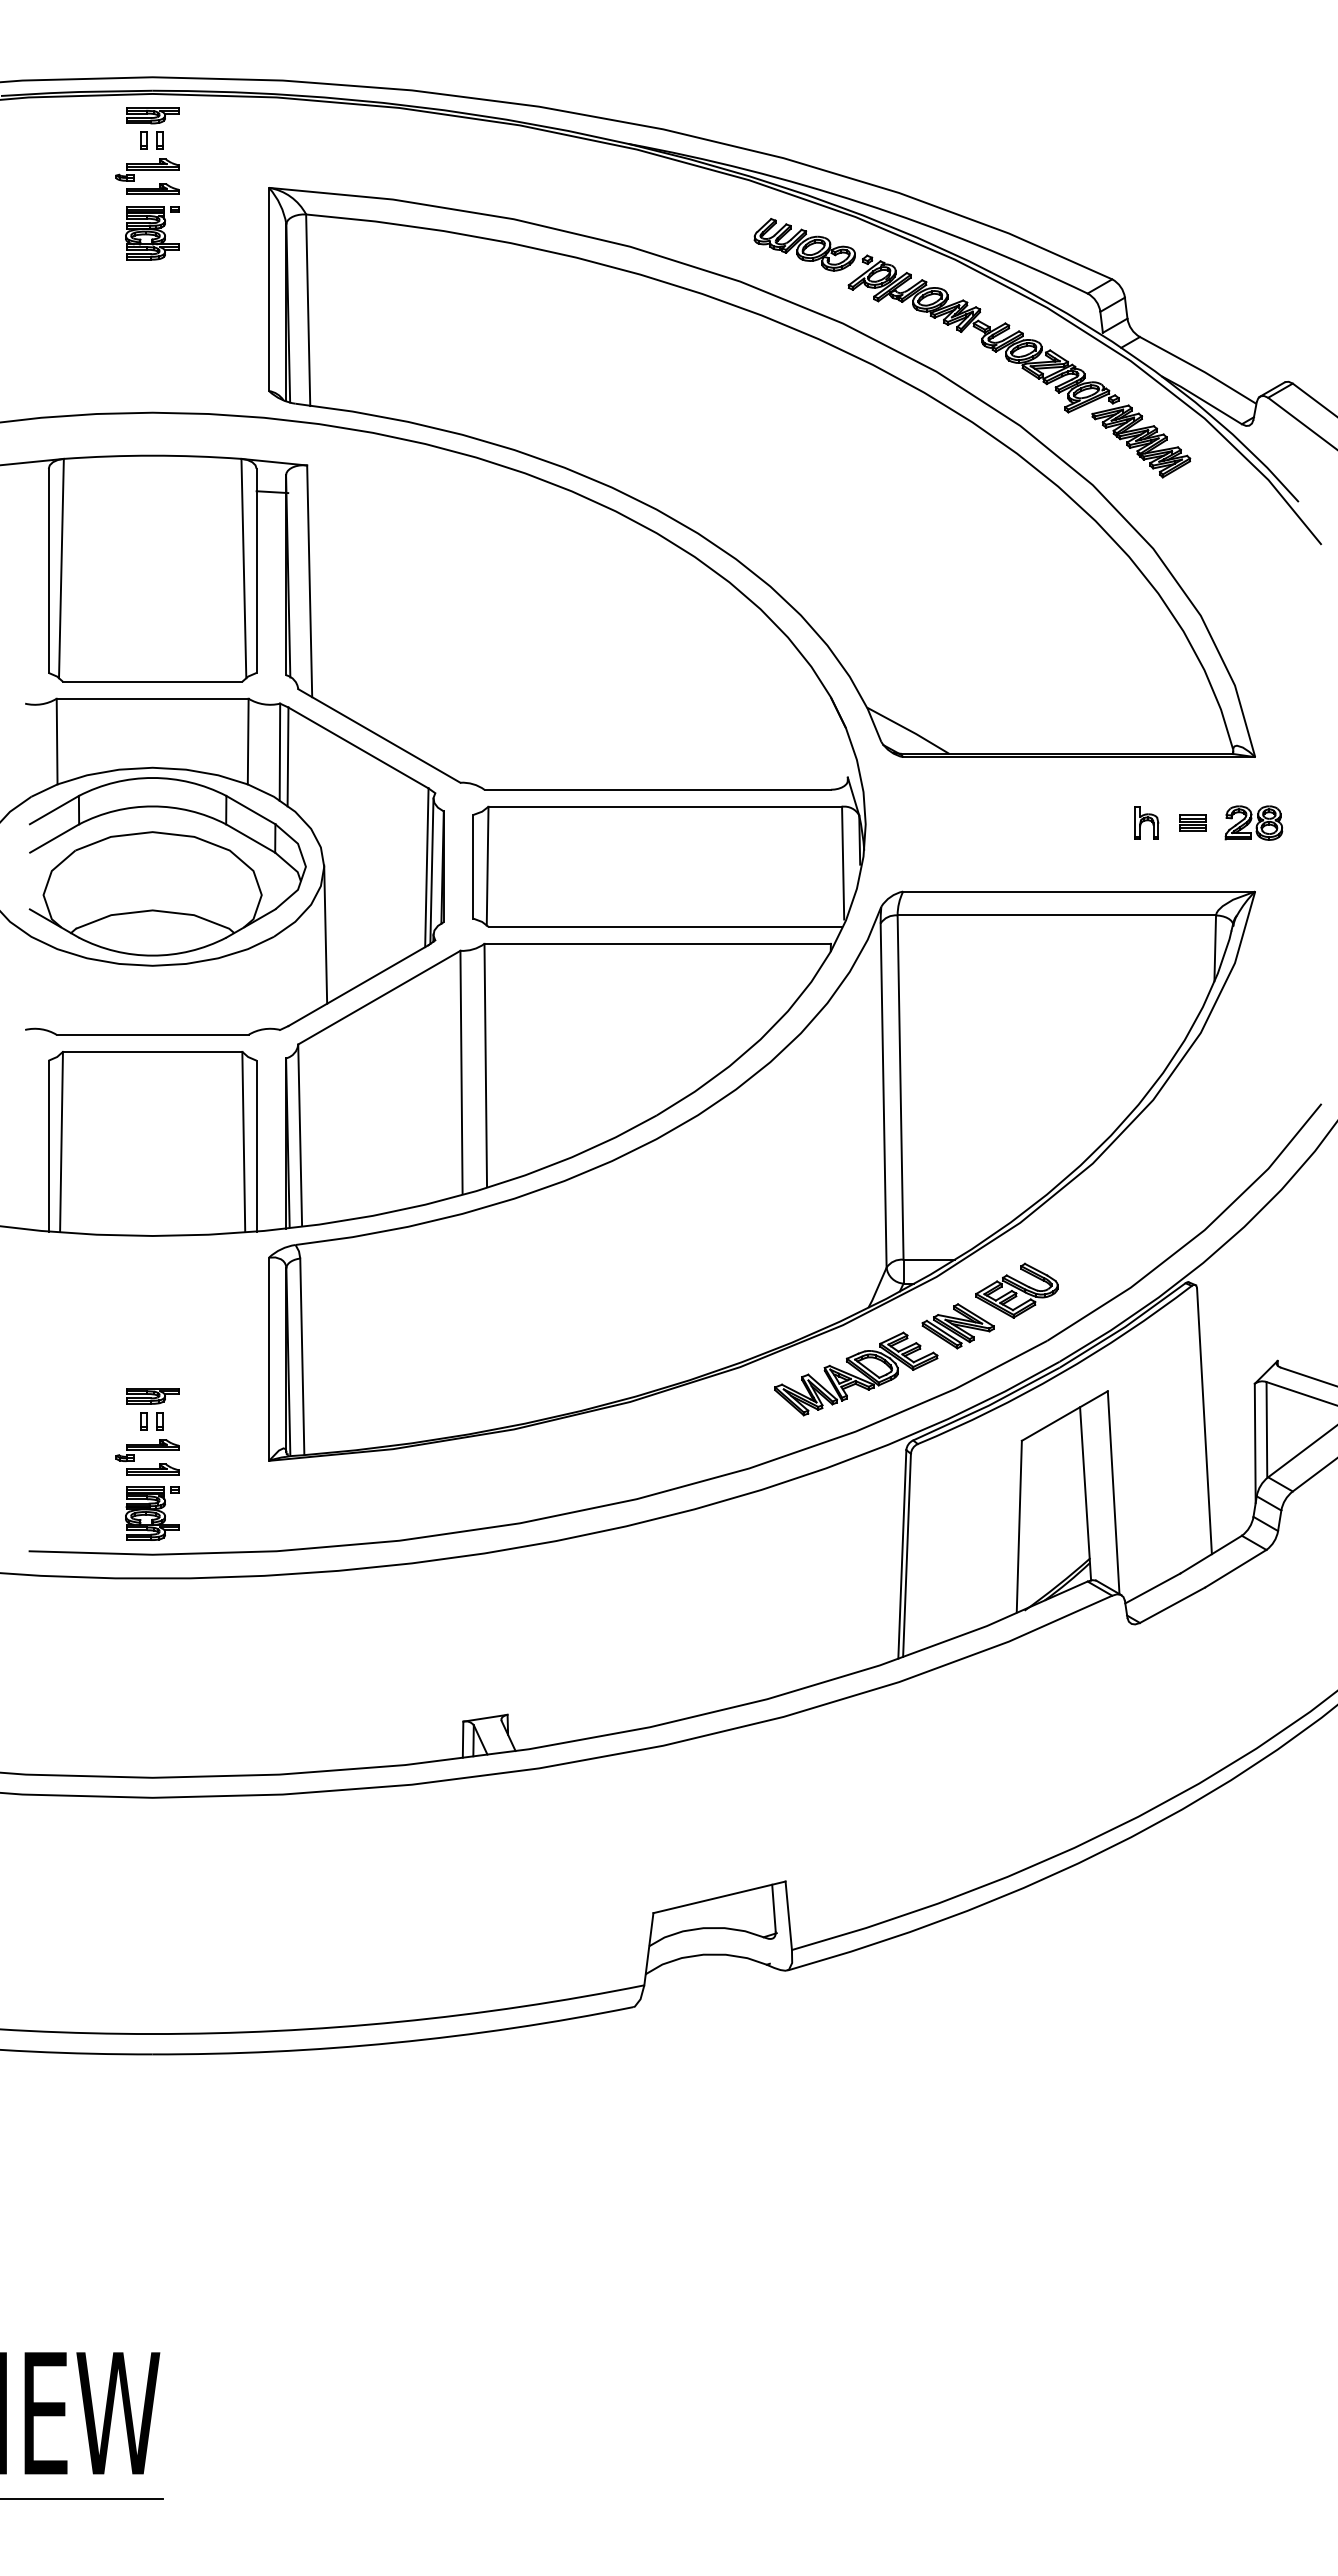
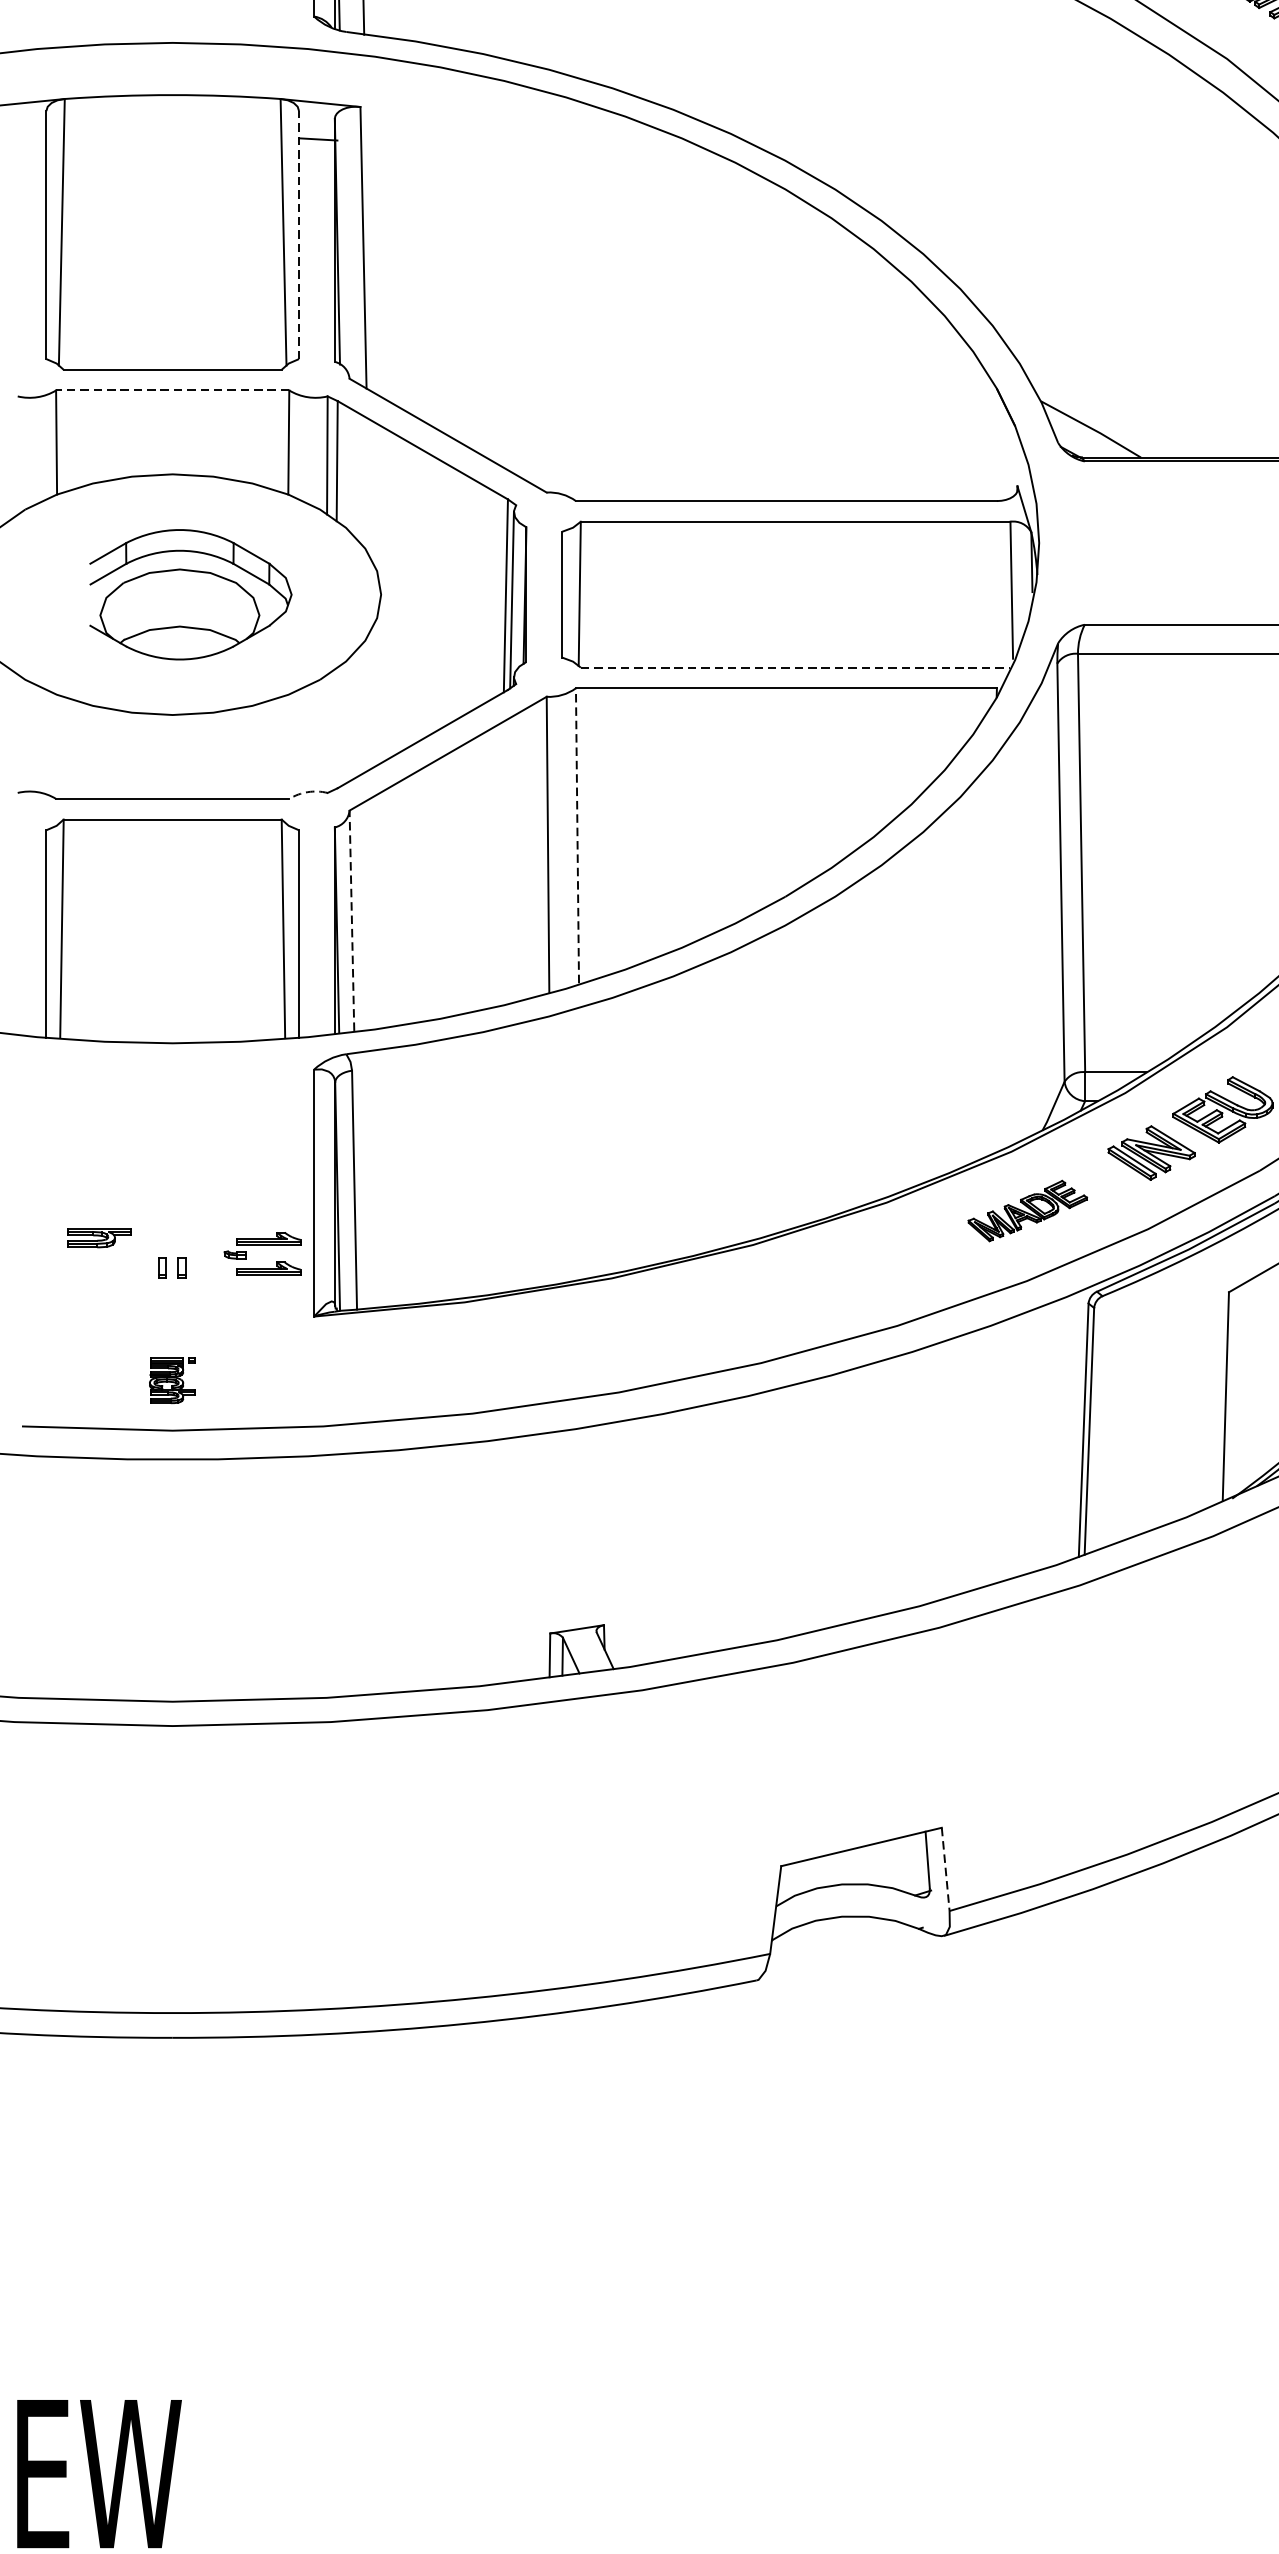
line: (256, 570) -> (298, 234), solid -> dashed
line: (152, 698) -> (172, 390), solid -> dashed
part: (167, 866) -> (190, 594), size x0.6
line: (665, 926) -> (795, 667), solid -> dashed
line: (325, 934) -> (382, 676), removed
arc: (263, 1029) -> (307, 792), solid -> dashed
line: (485, 1064) -> (577, 834), solid -> dashed
line: (300, 1135) -> (352, 921), solid -> dashed
part: (856, 1373) -> (1027, 1210), size x0.6
part: (152, 1396) -> (99, 1238), moved
part: (147, 1450) -> (262, 1245), moved
part: (152, 1513) -> (172, 1380), size x0.7
line: (788, 1916) -> (945, 1870), solid -> dashed

